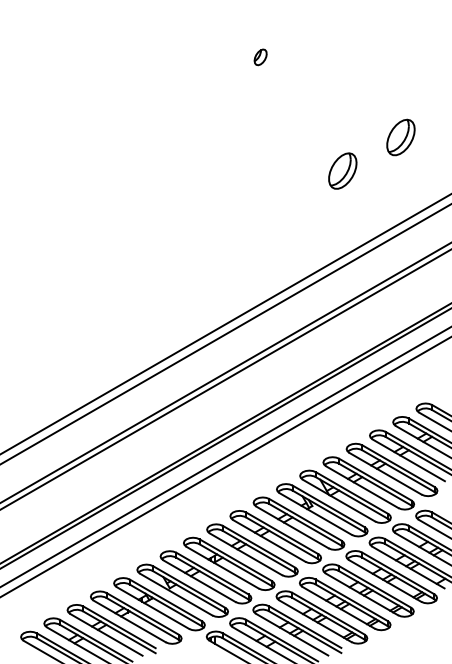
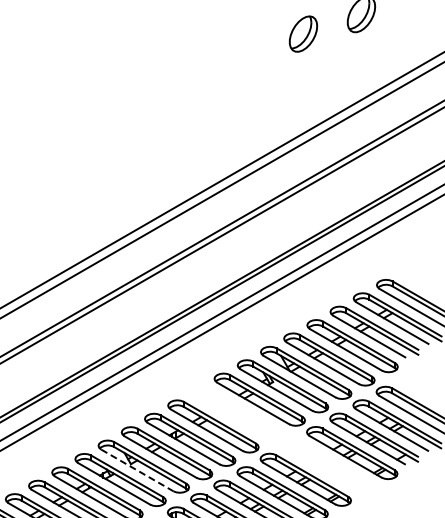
part: (342, 170) -> (303, 33), moved
part: (321, 563) -> (282, 439), removed
line: (176, 594) -> (137, 470), solid -> dashed

